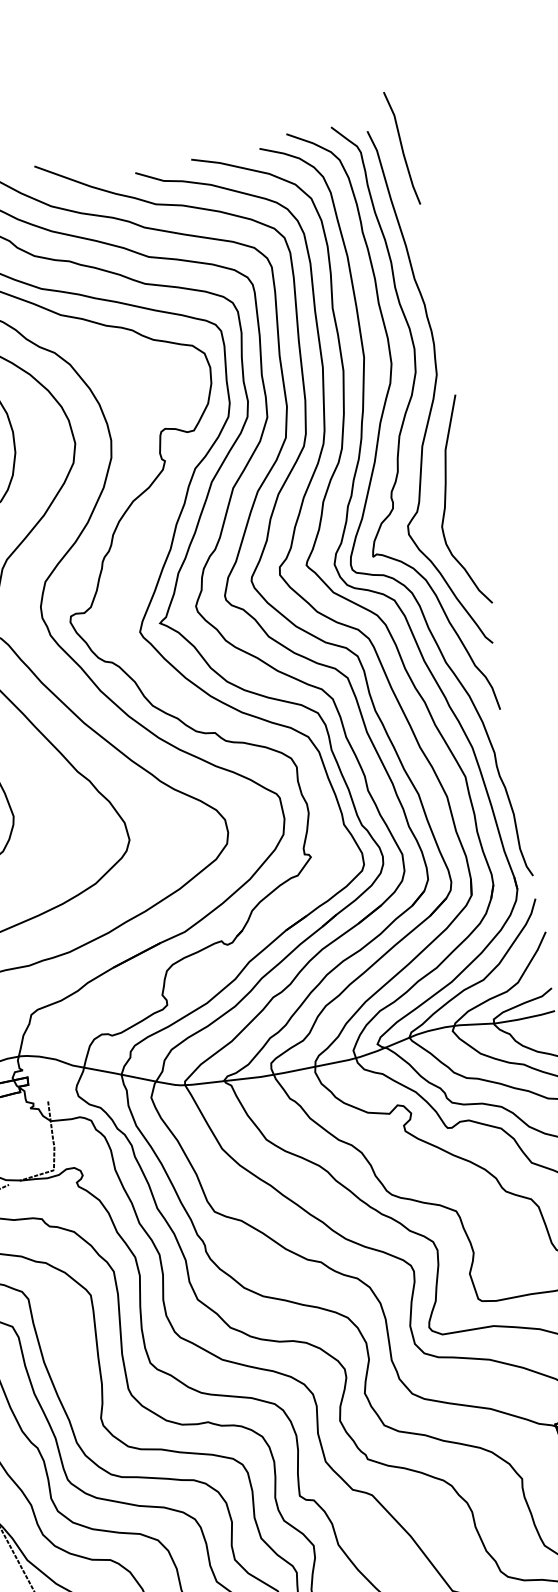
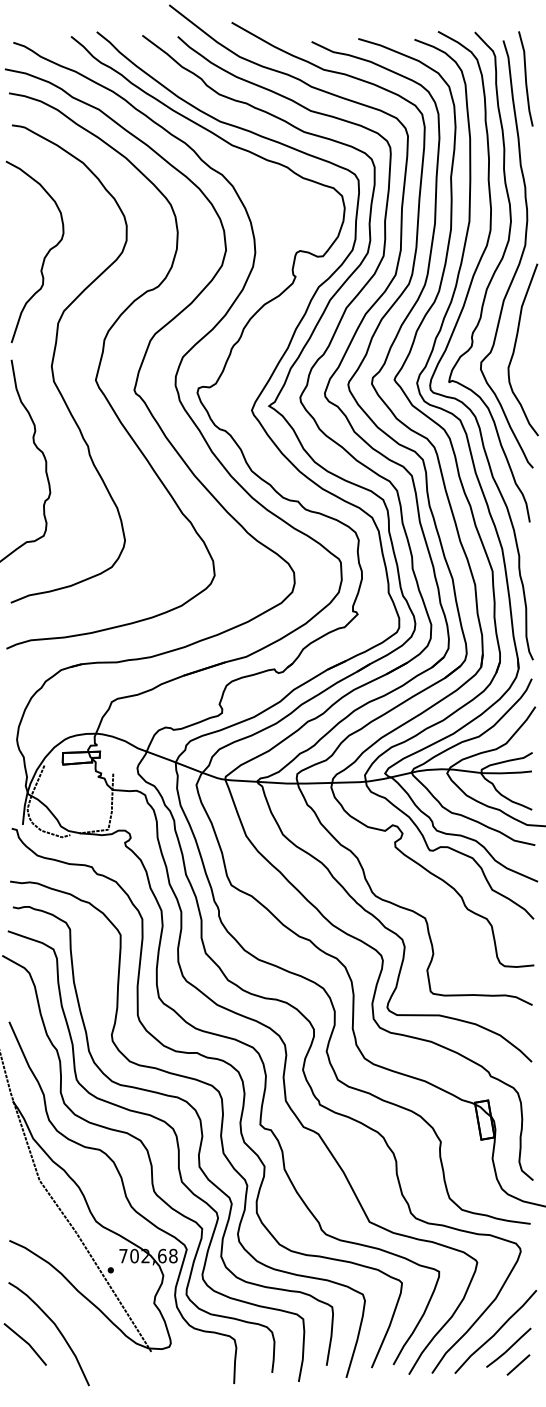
line: (401, 147) -> (525, 78), moved

